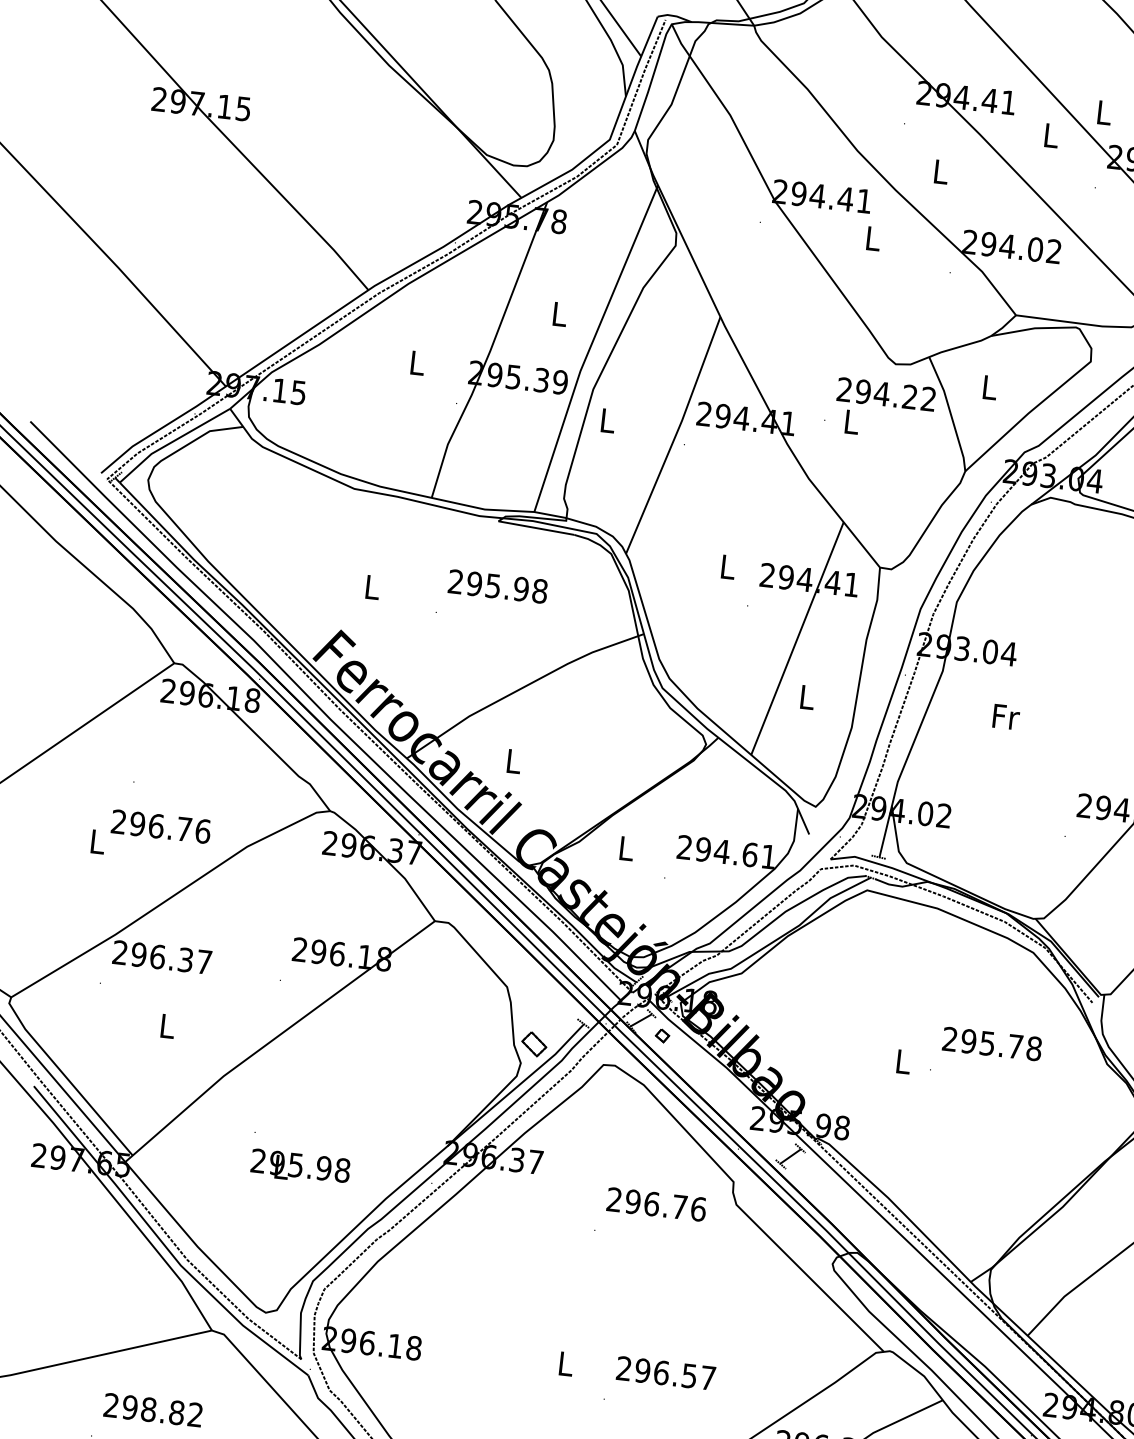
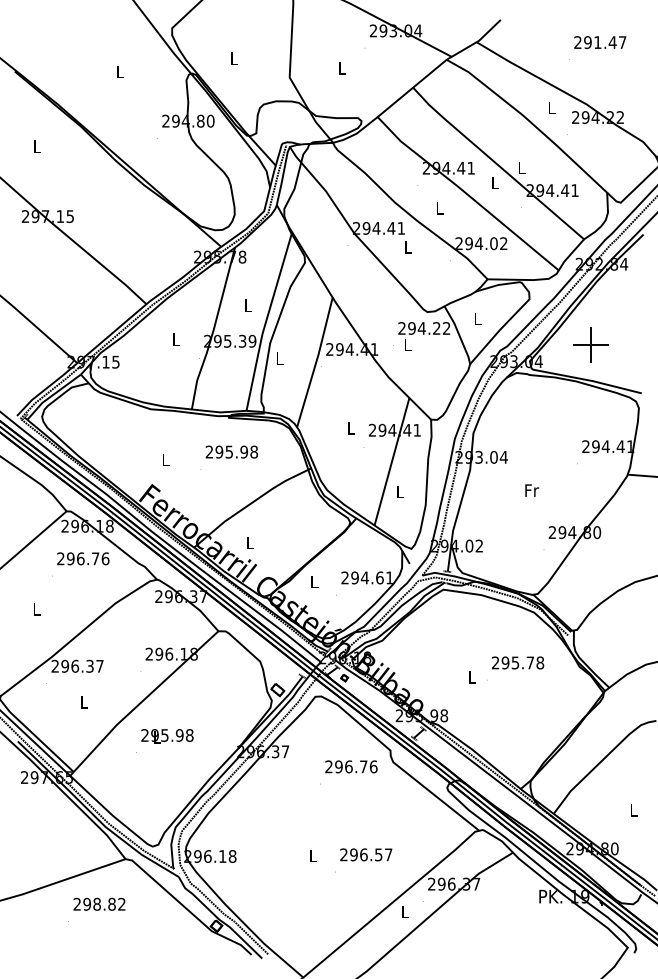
text: (1007, 716) -> (532, 490), moved
text: (161, 826) -> (83, 558), moved
text: (300, 1167) -> (167, 736), moved

